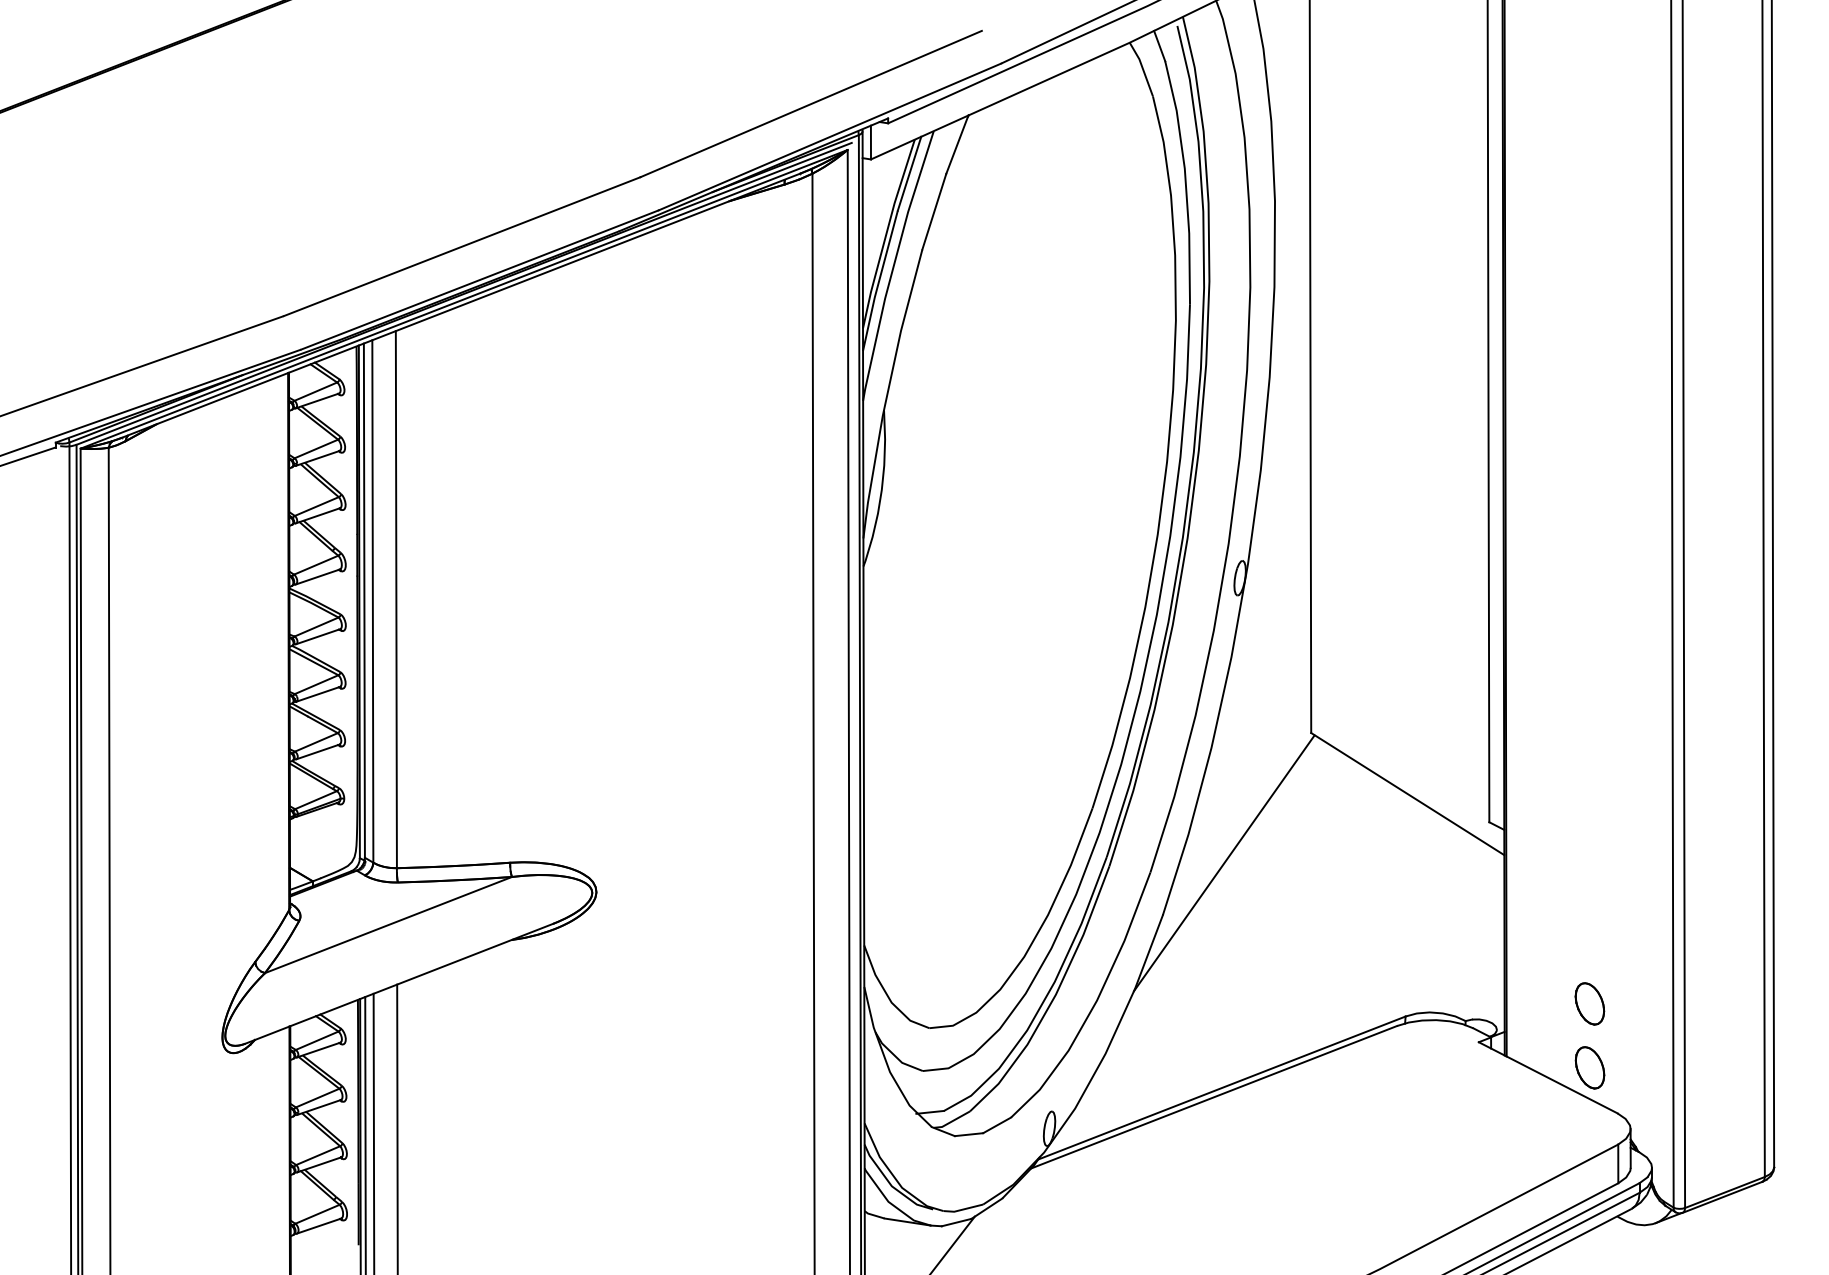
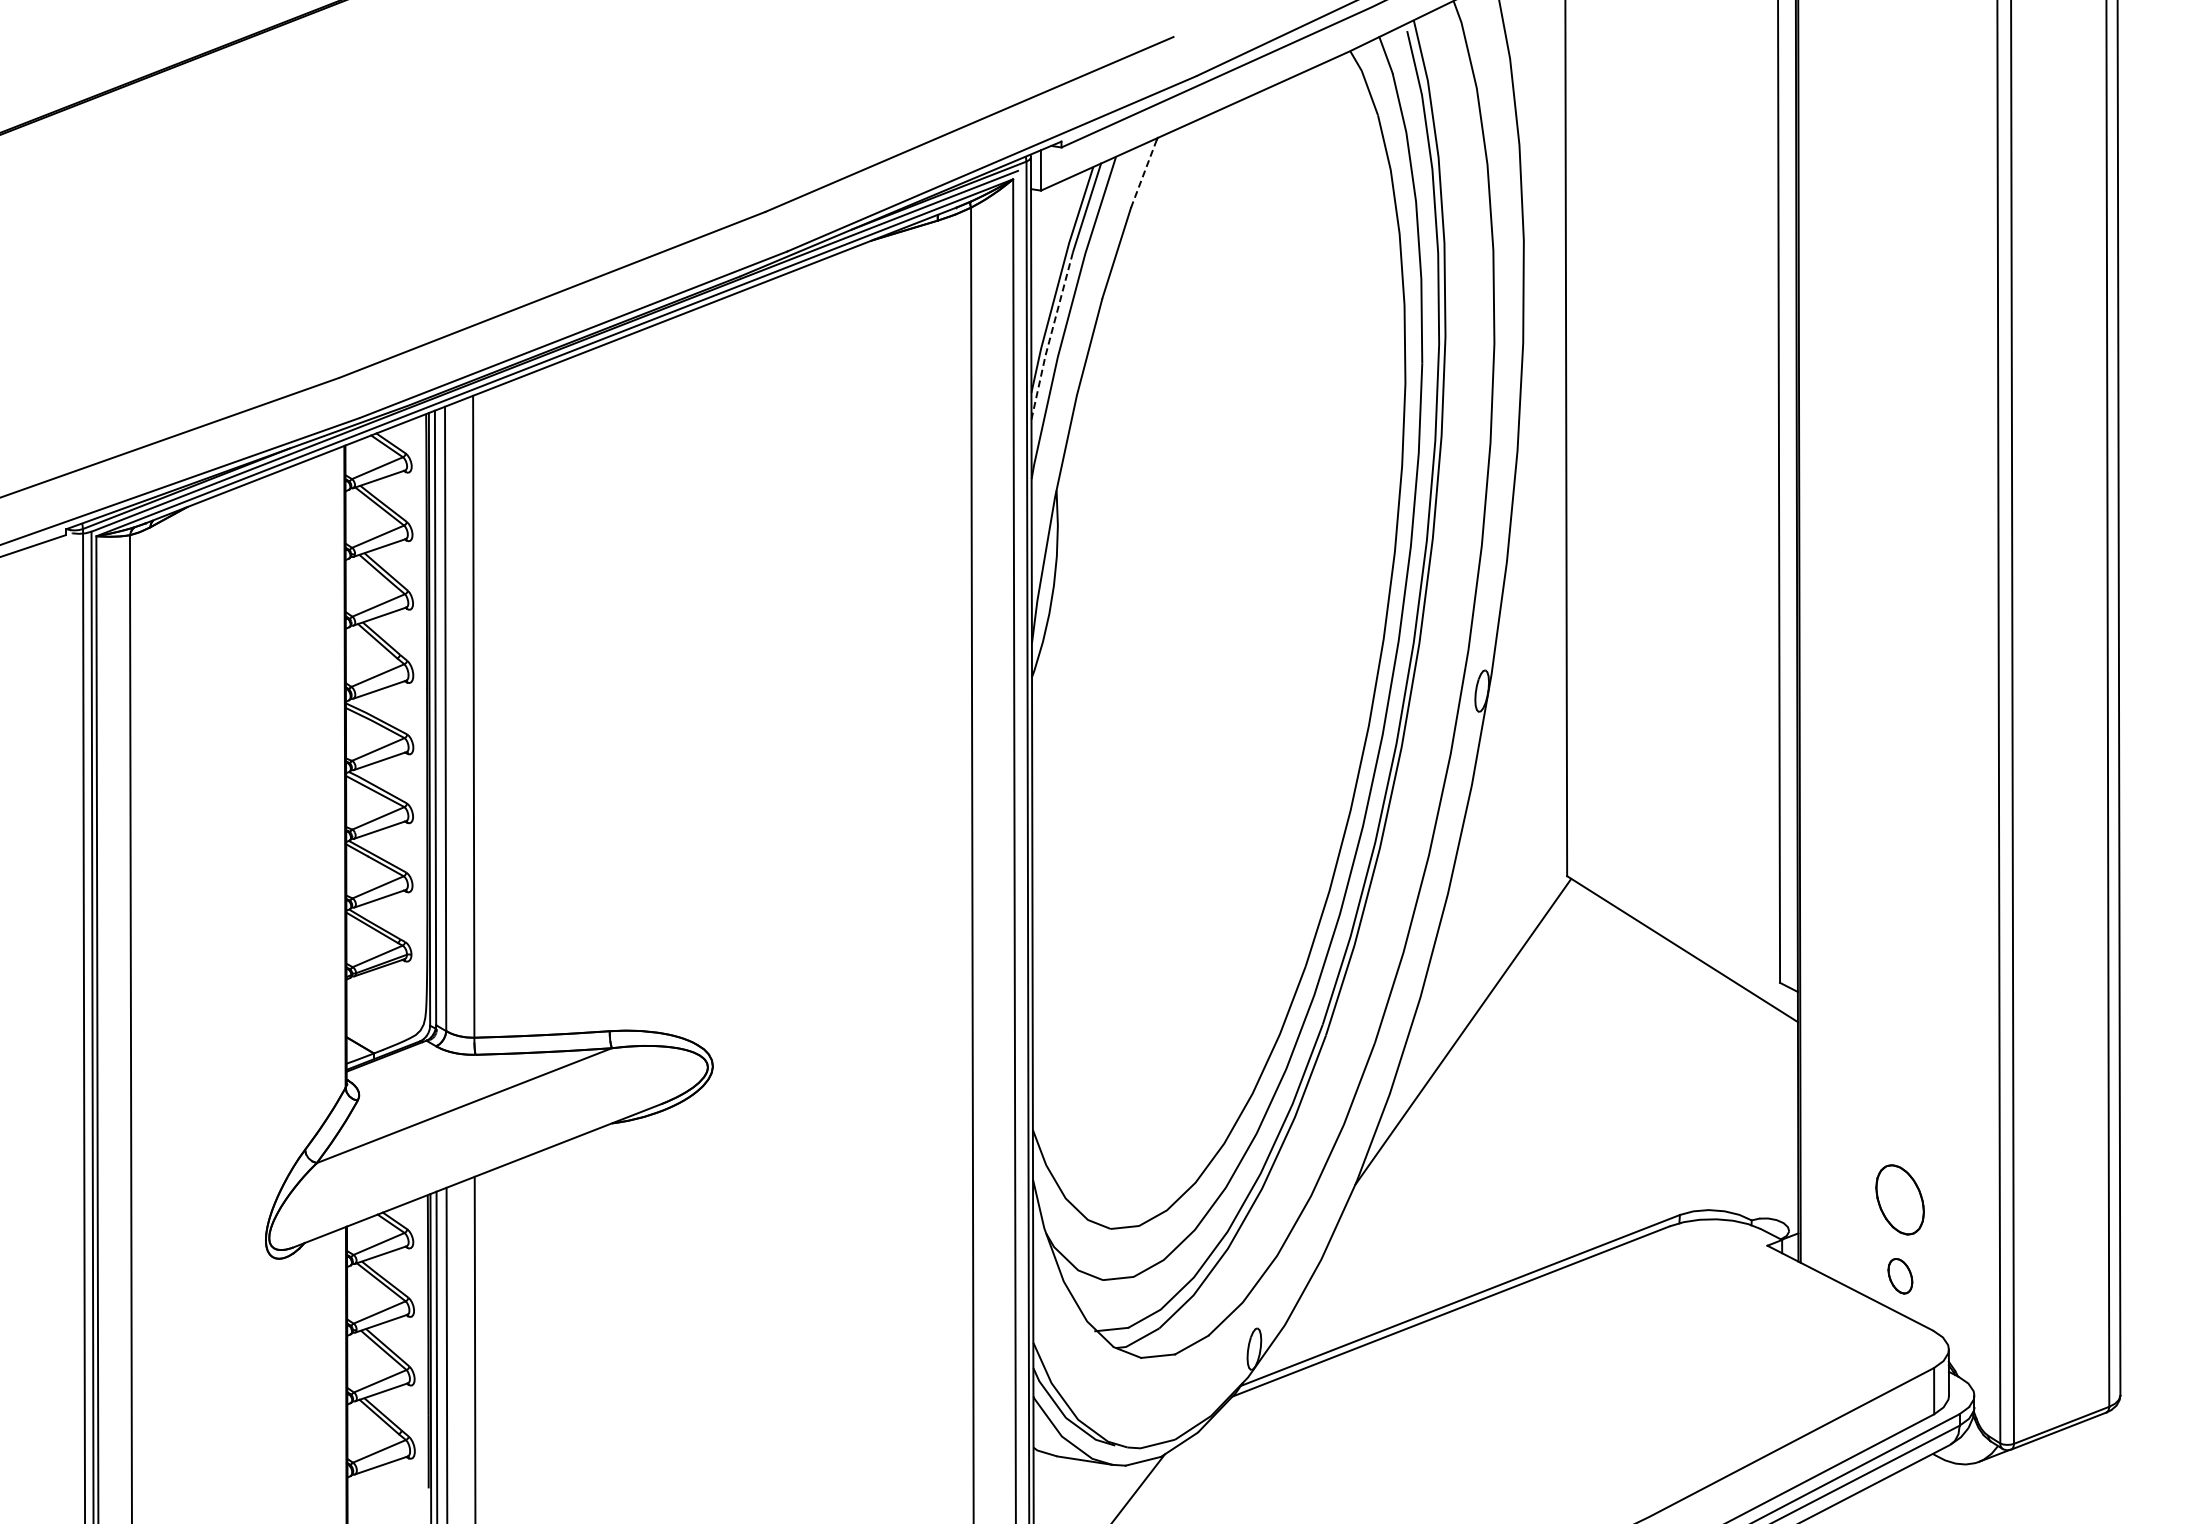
line: (957, 144) -> (1144, 172), solid -> dashed
line: (878, 280) -> (1050, 335), solid -> dashed
part: (1590, 1003) -> (1900, 1199), size x1.4
part: (1590, 1067) -> (1900, 1275), size x0.7

